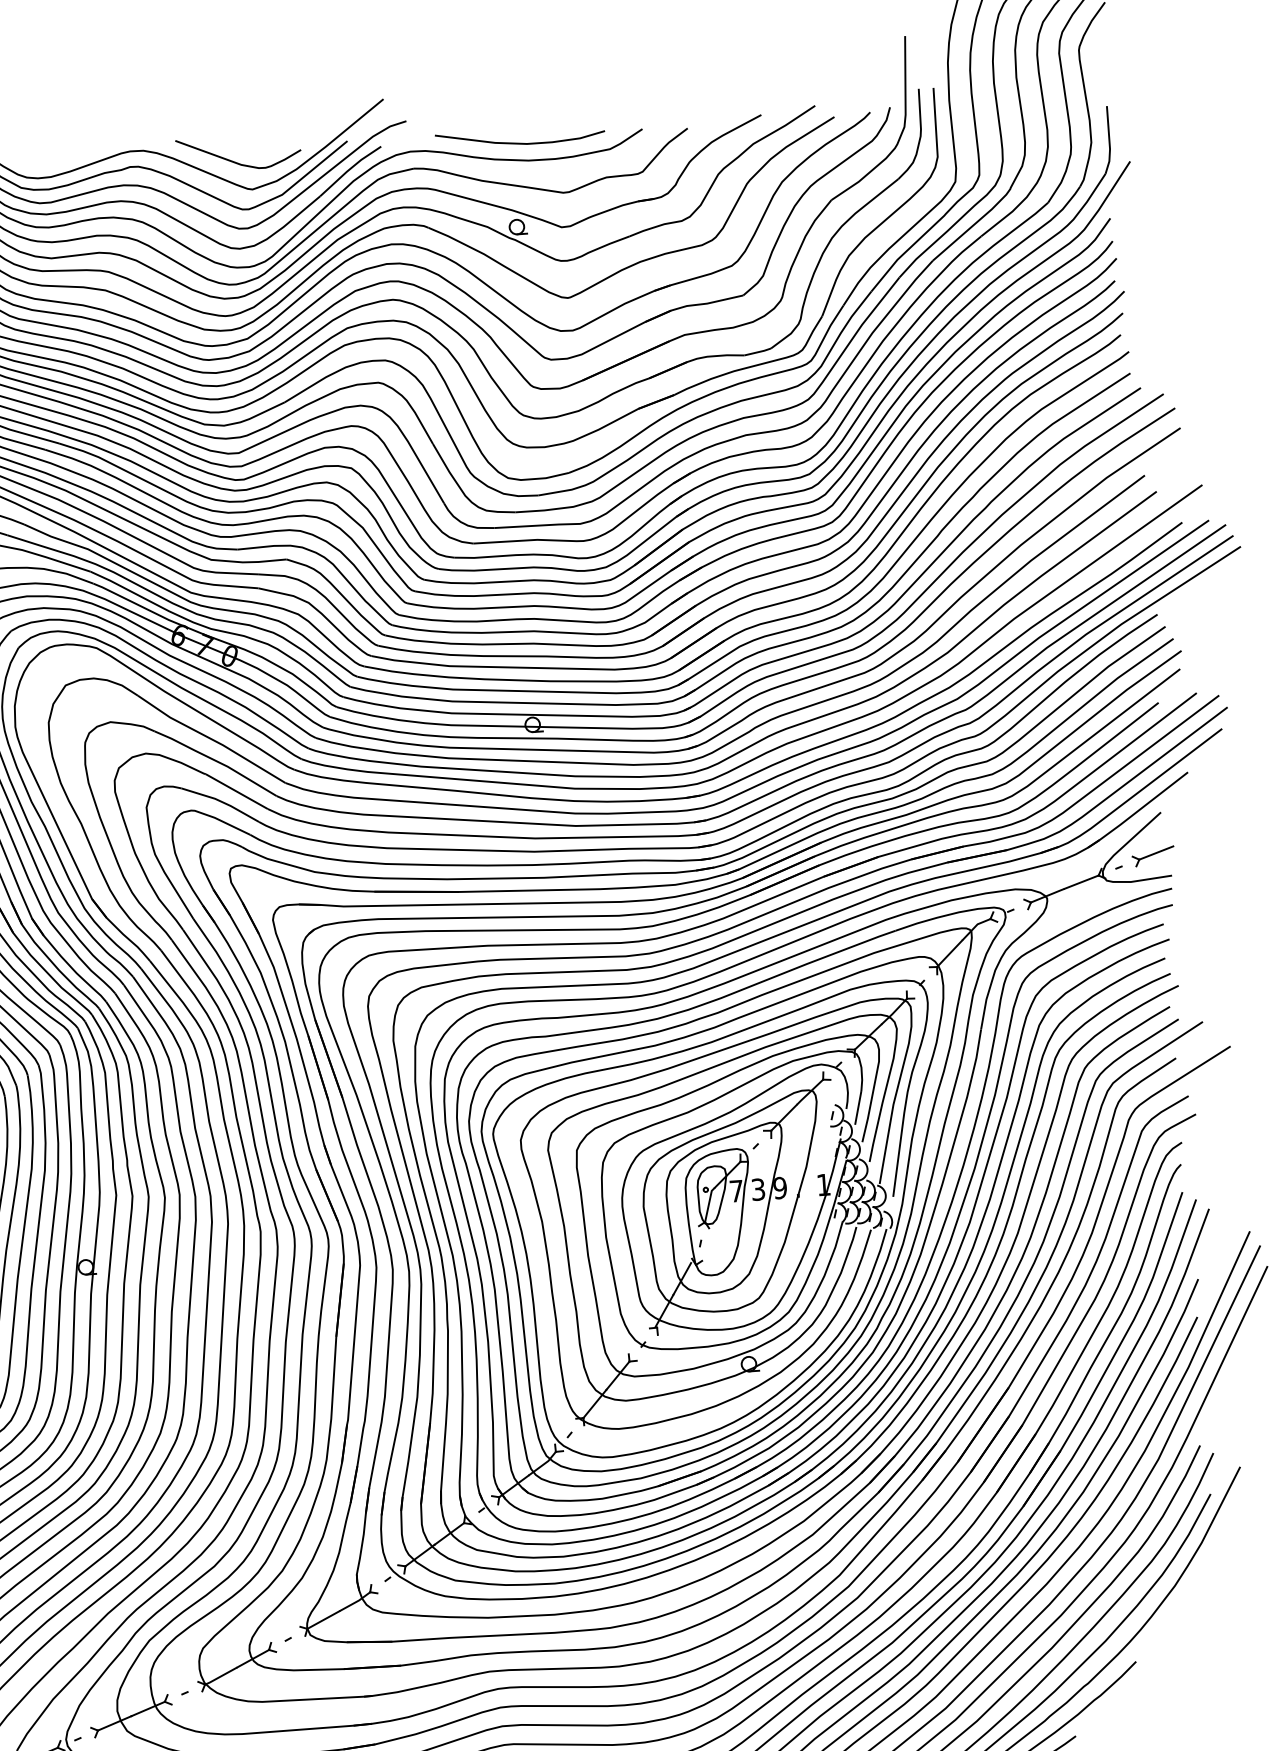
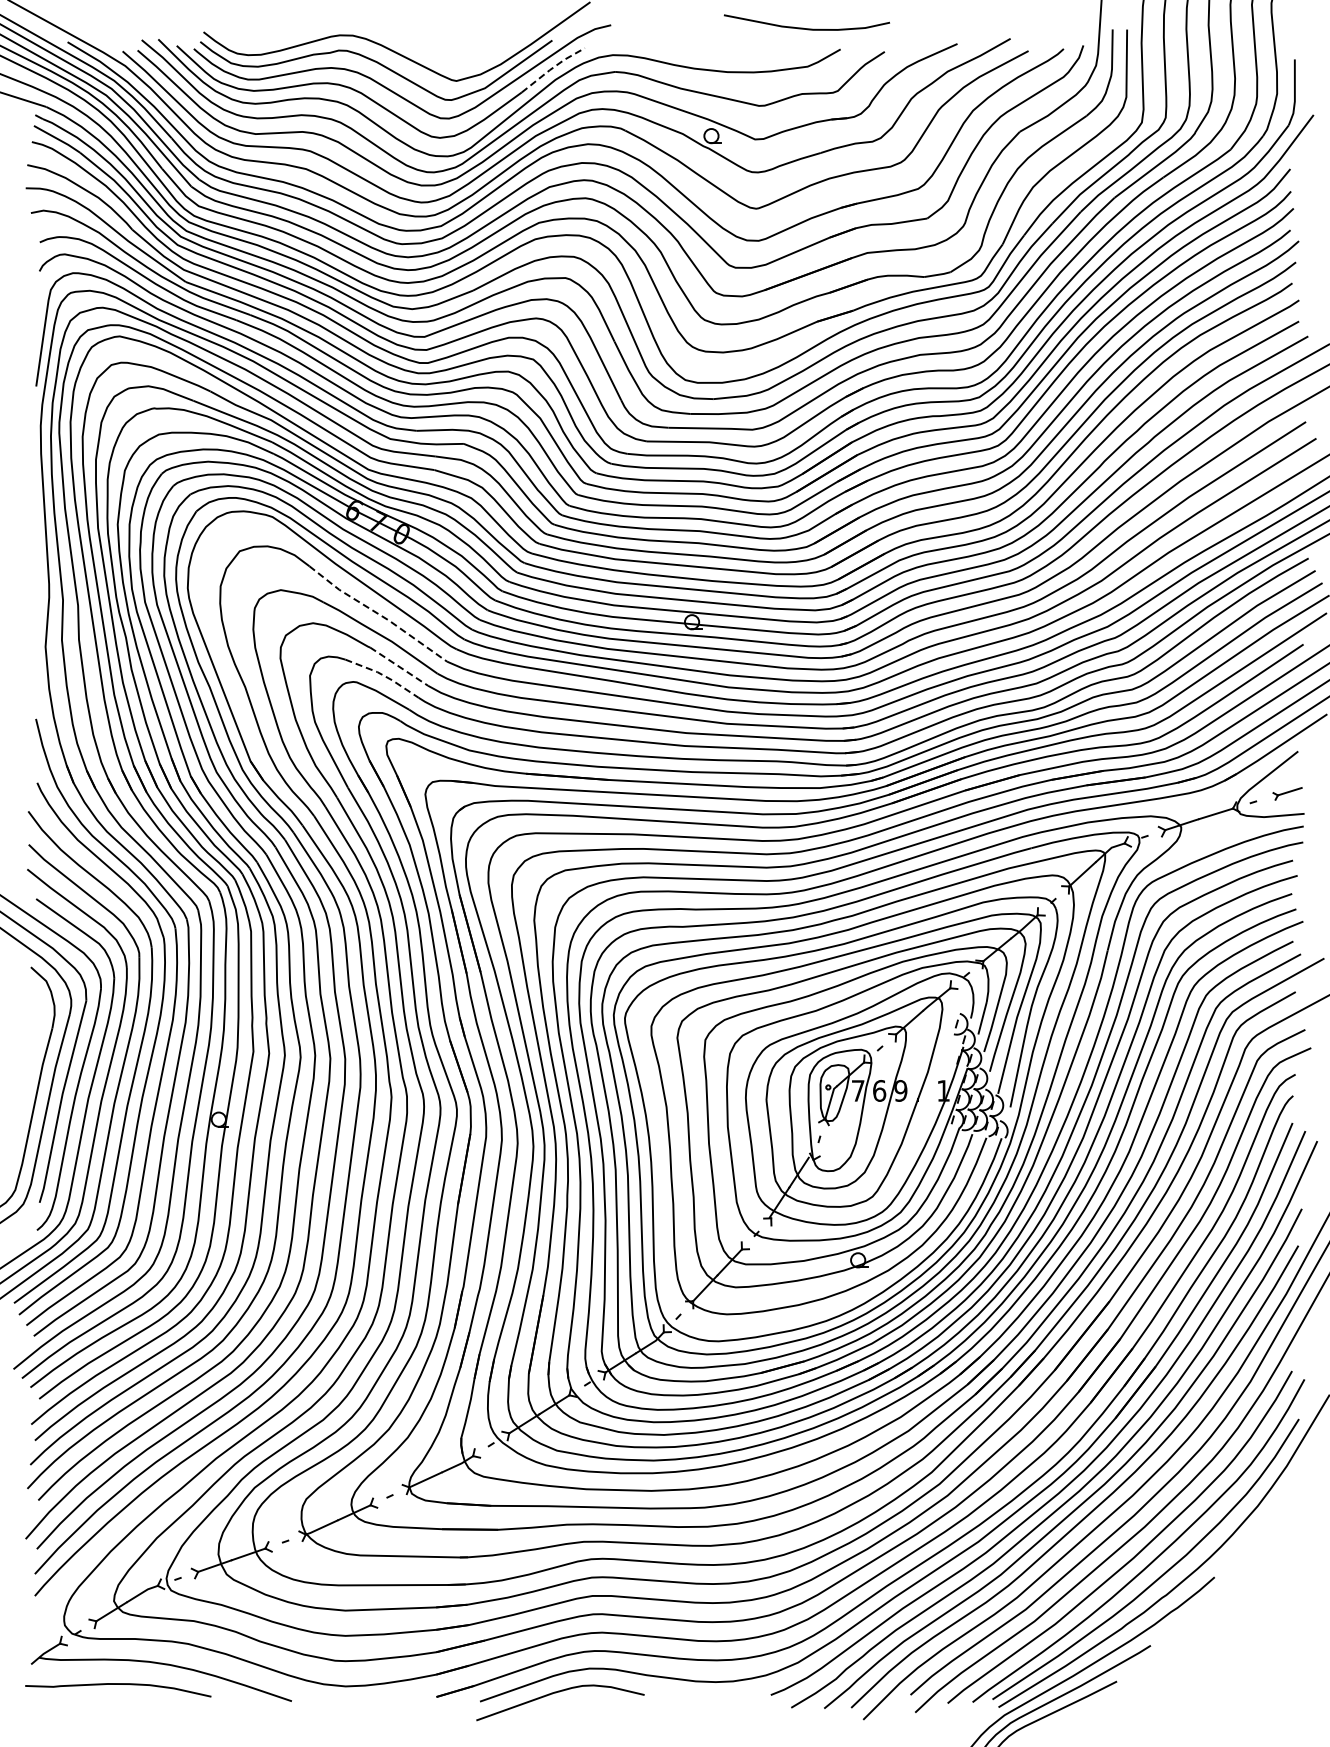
curve: (517, 142) -> (803, 27), moved
curve: (235, 161) -> (441, 52), removed
line: (349, 169) -> (552, 68), solid -> dashed
line: (210, 738) -> (377, 613), solid -> dashed
line: (237, 791) -> (399, 666), solid -> dashed
line: (221, 801) -> (383, 675), solid -> dashed
part: (1153, 856) -> (1287, 793), size x0.7
text: (758, 1189) -> (879, 1090), 3 -> 6

